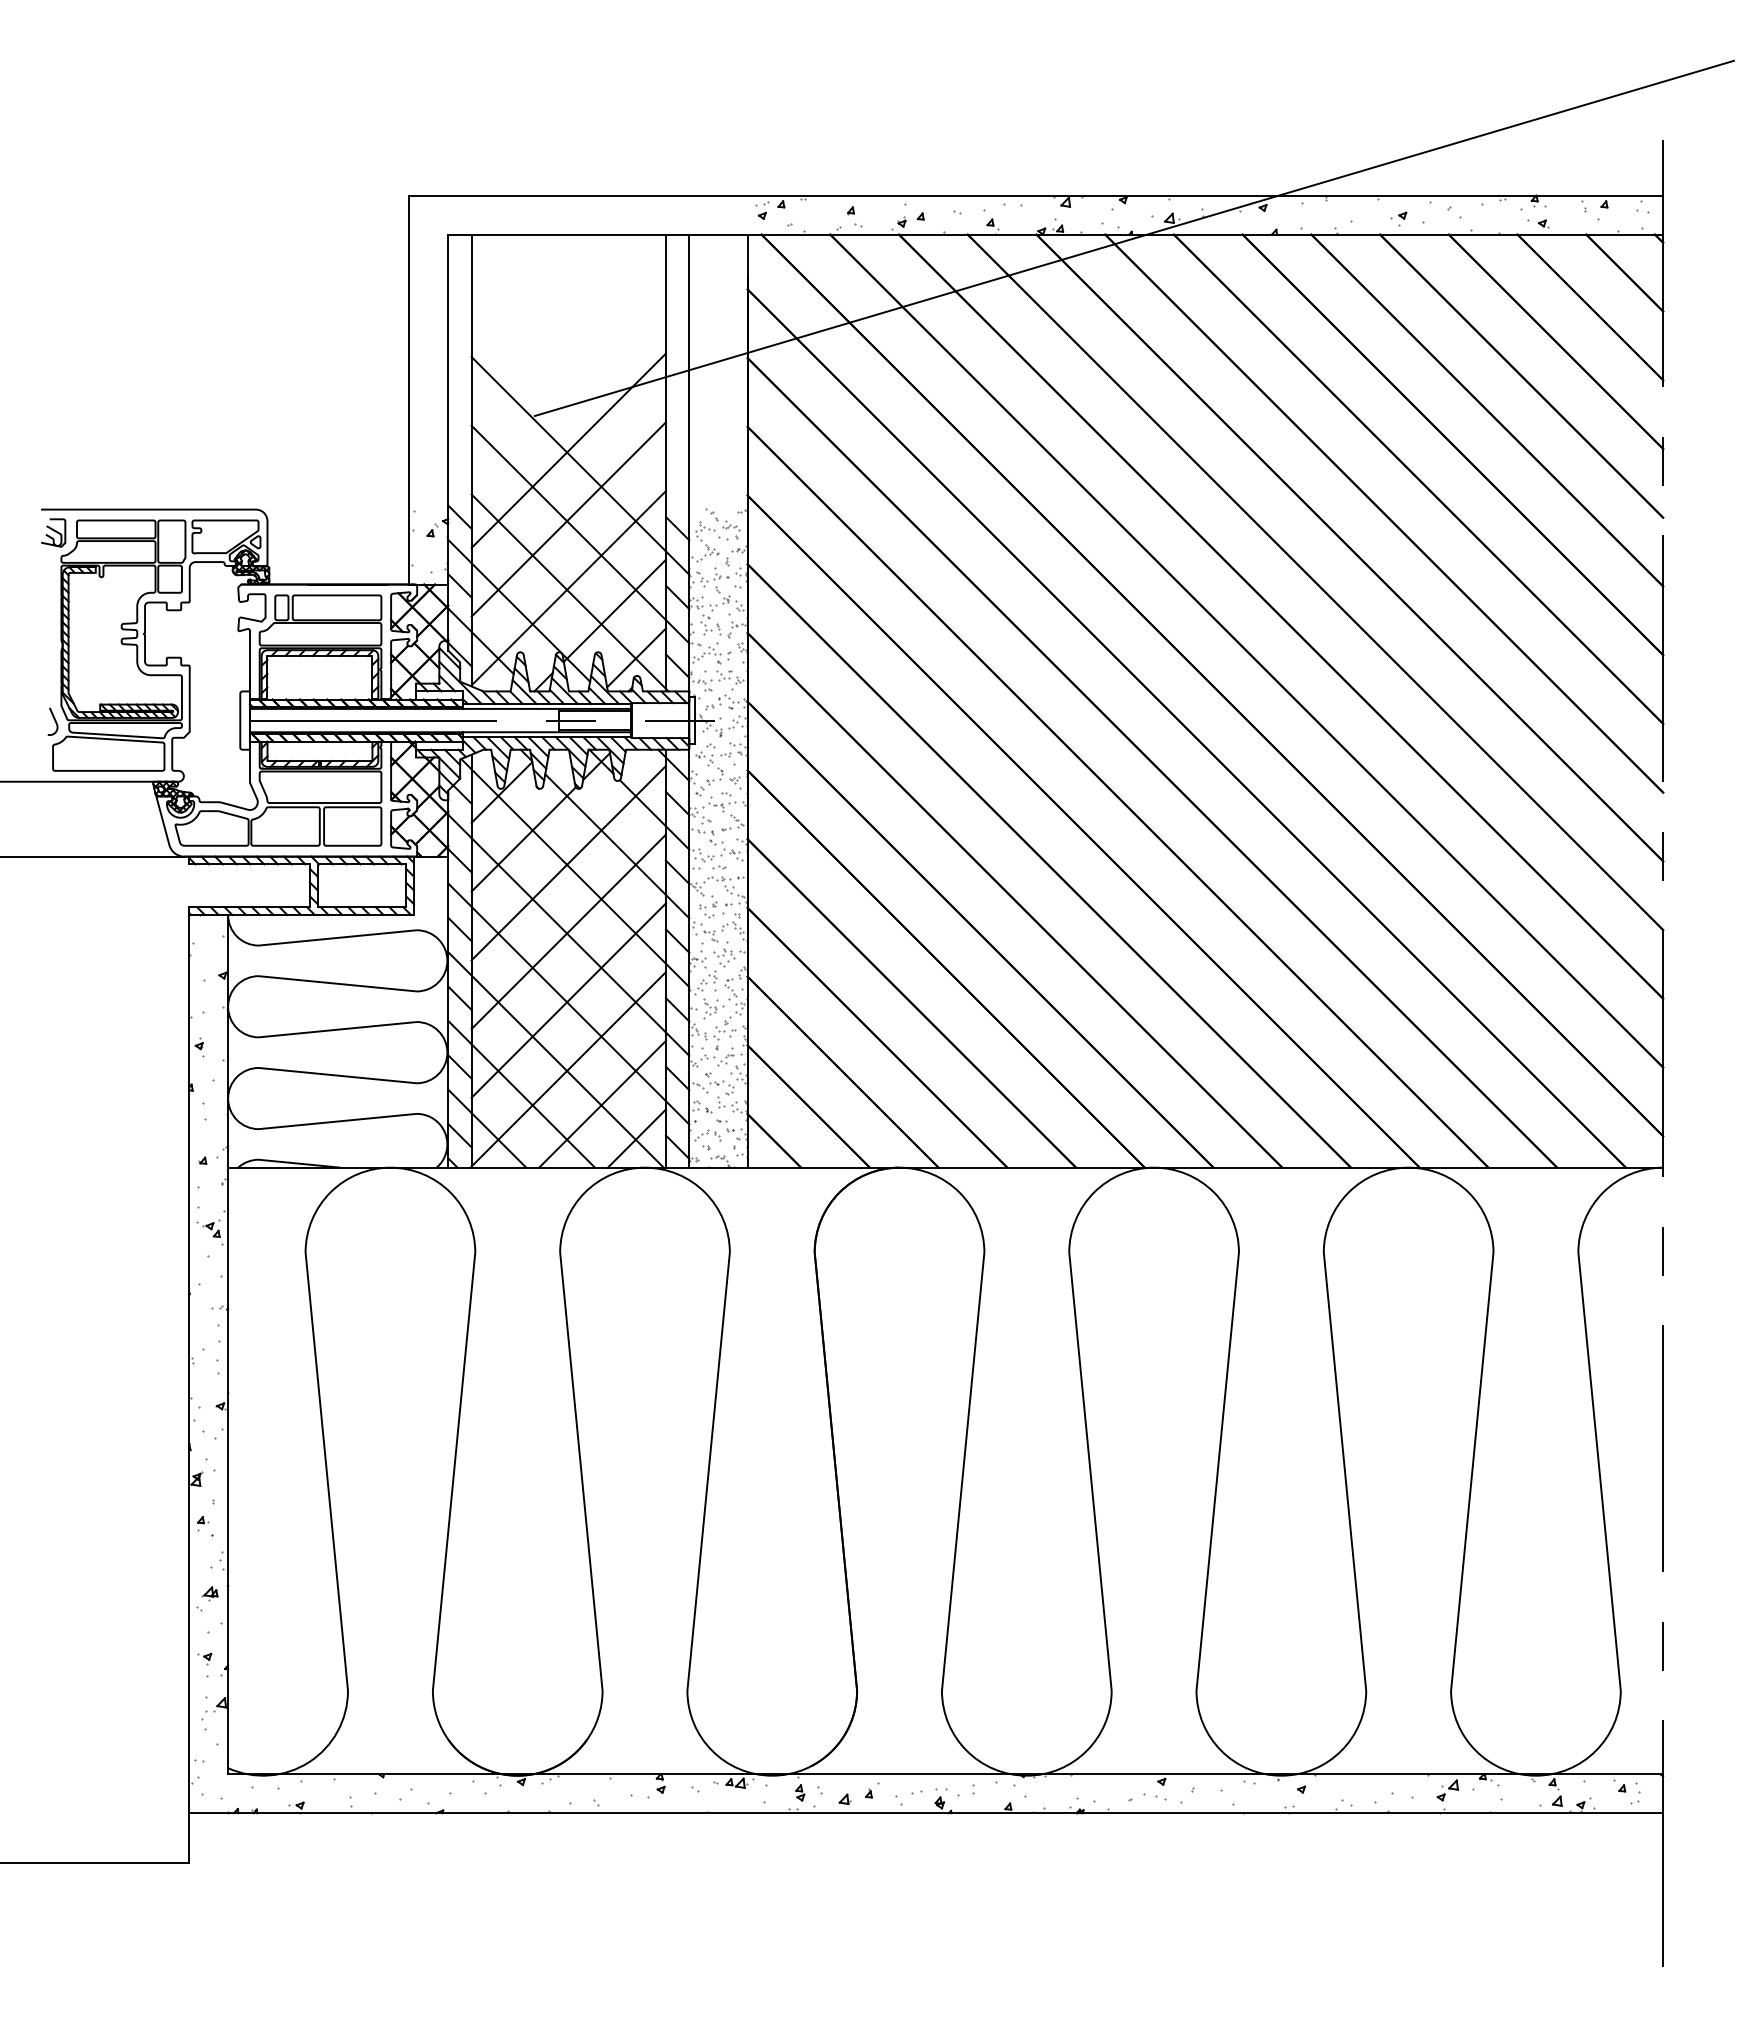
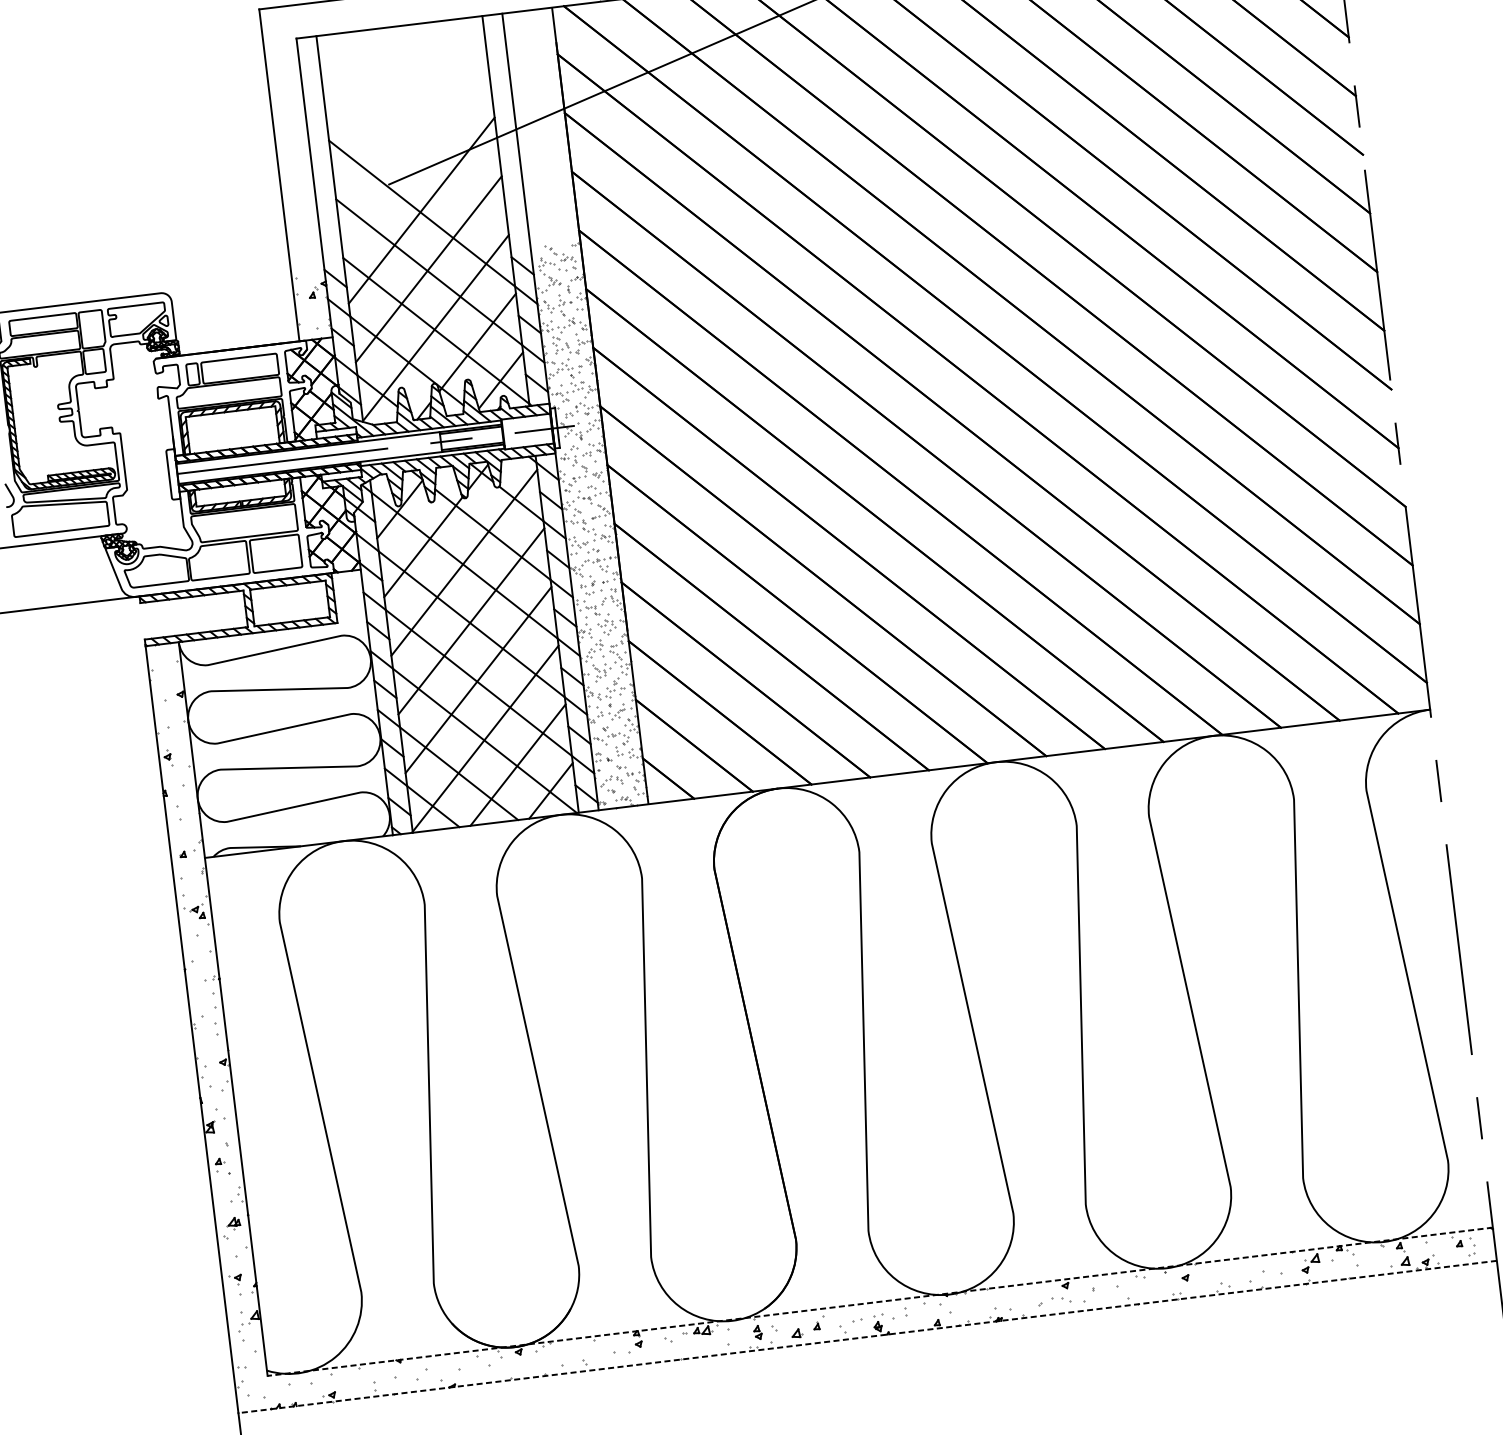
line: (945, 1774) -> (880, 1301), solid -> dashed
line: (926, 1813) -> (867, 1337), solid -> dashed

